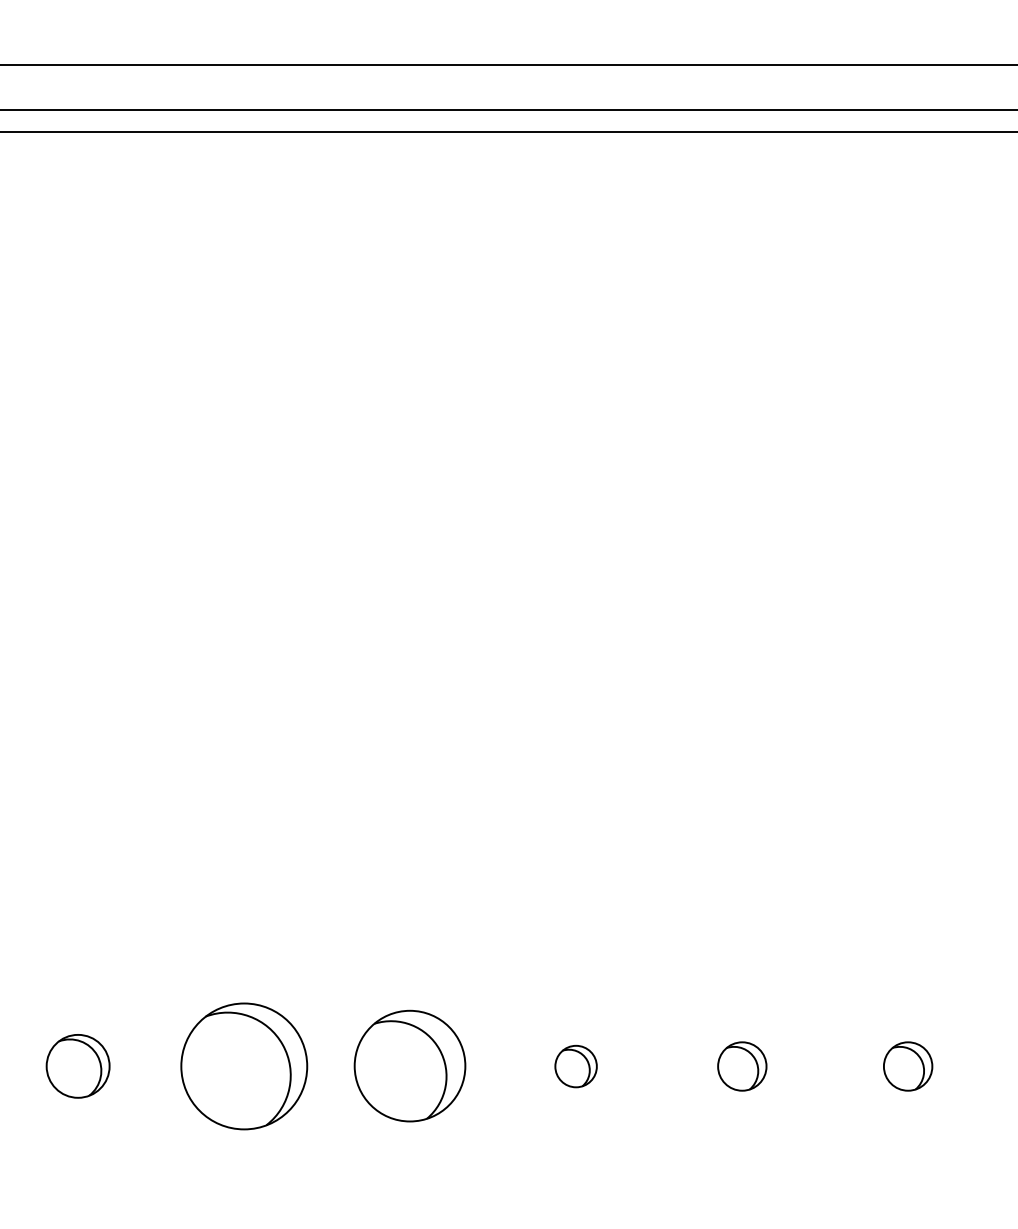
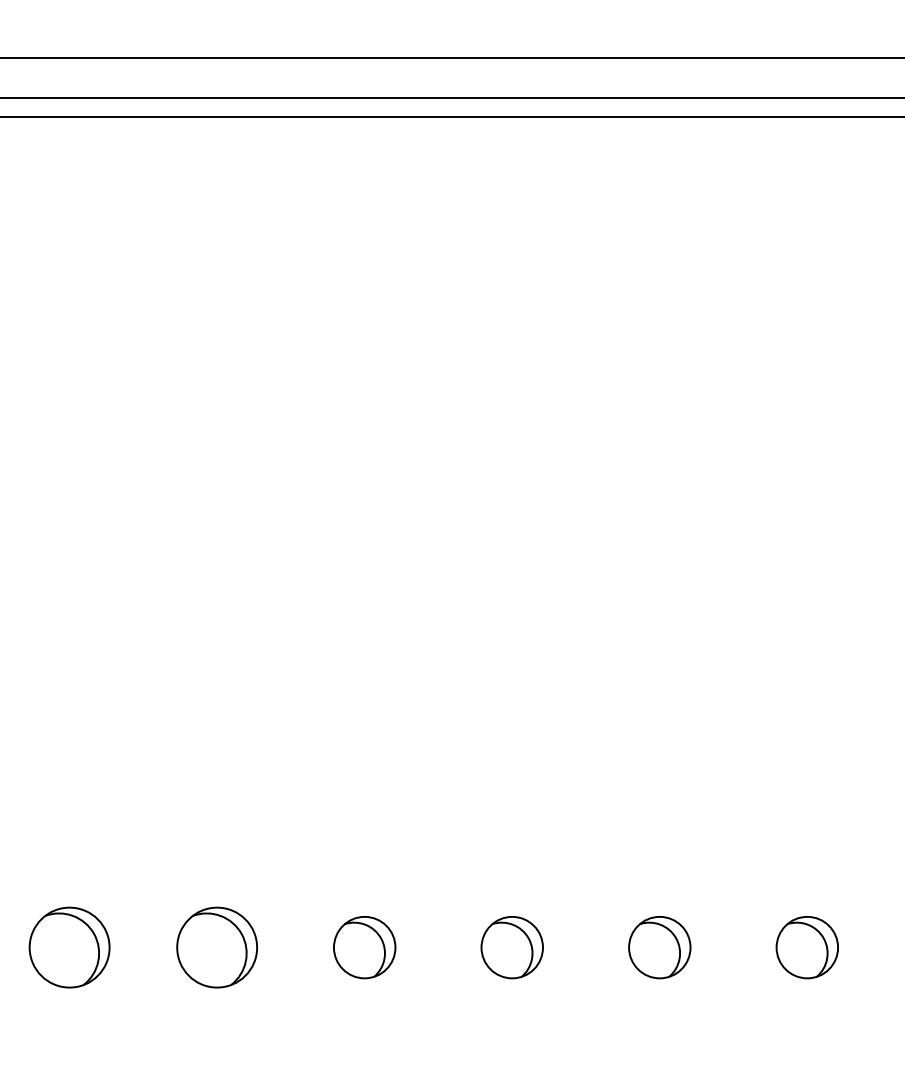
part: (78, 1066) -> (69, 947), size x1.43
part: (243, 1066) -> (216, 947), size x0.71
part: (409, 1066) -> (364, 947), size x0.62
part: (575, 1066) -> (511, 947), size x1.67
part: (741, 1066) -> (659, 947), size x1.43
part: (907, 1066) -> (806, 947), size x1.43

